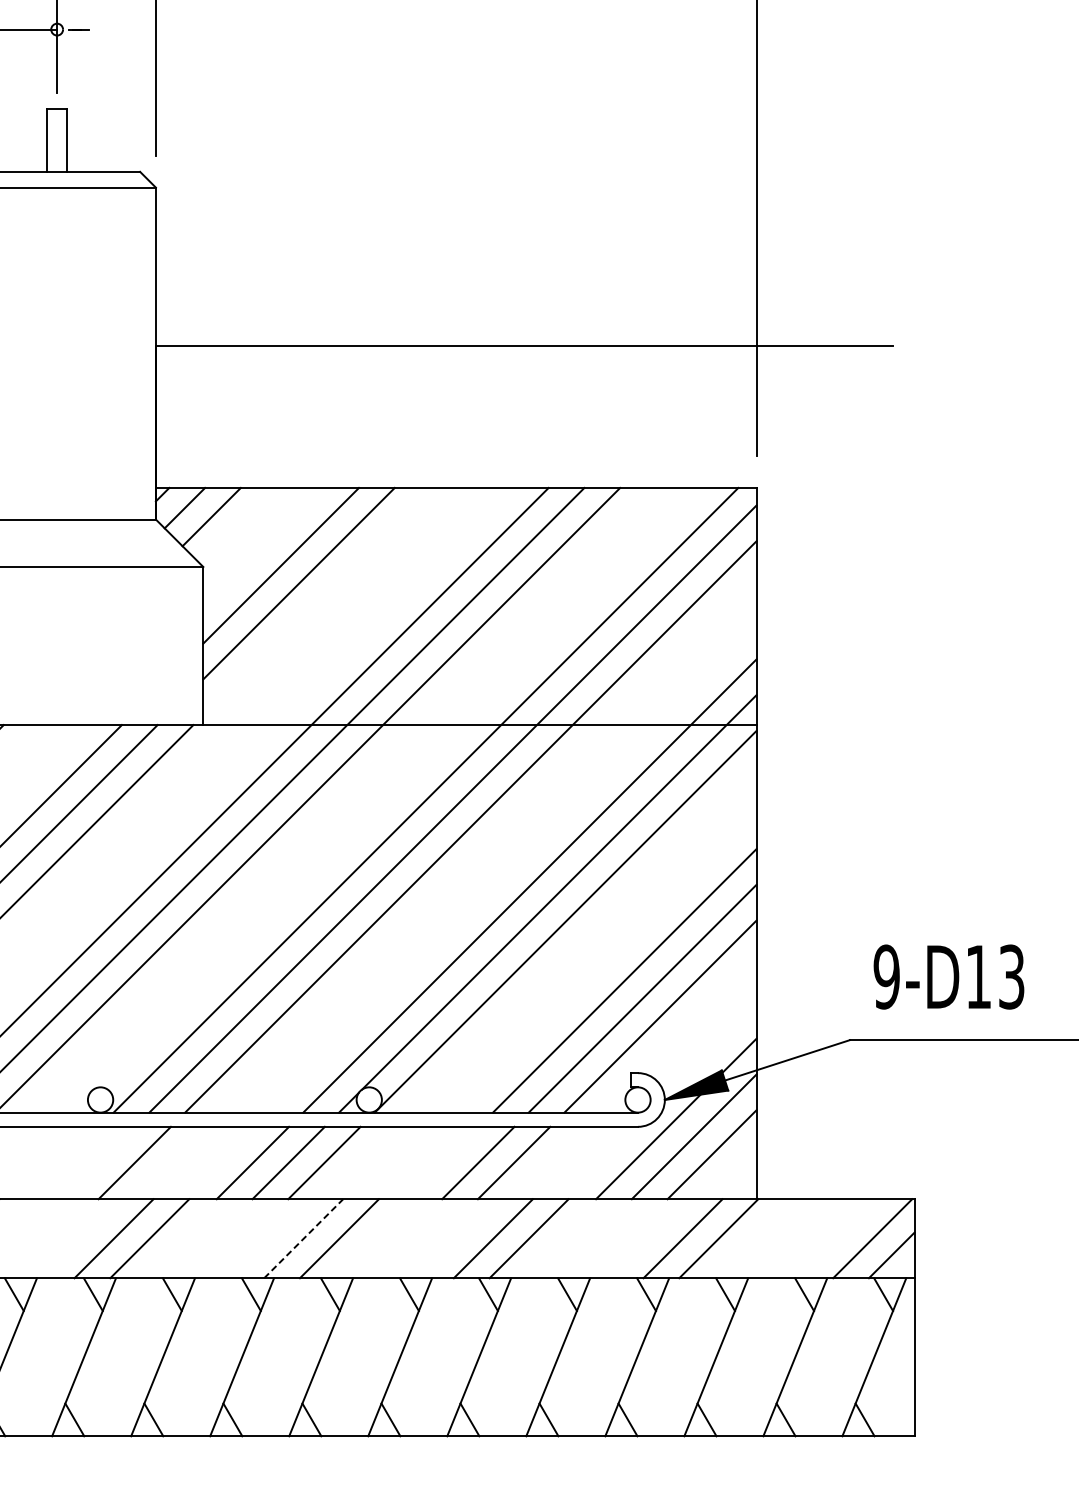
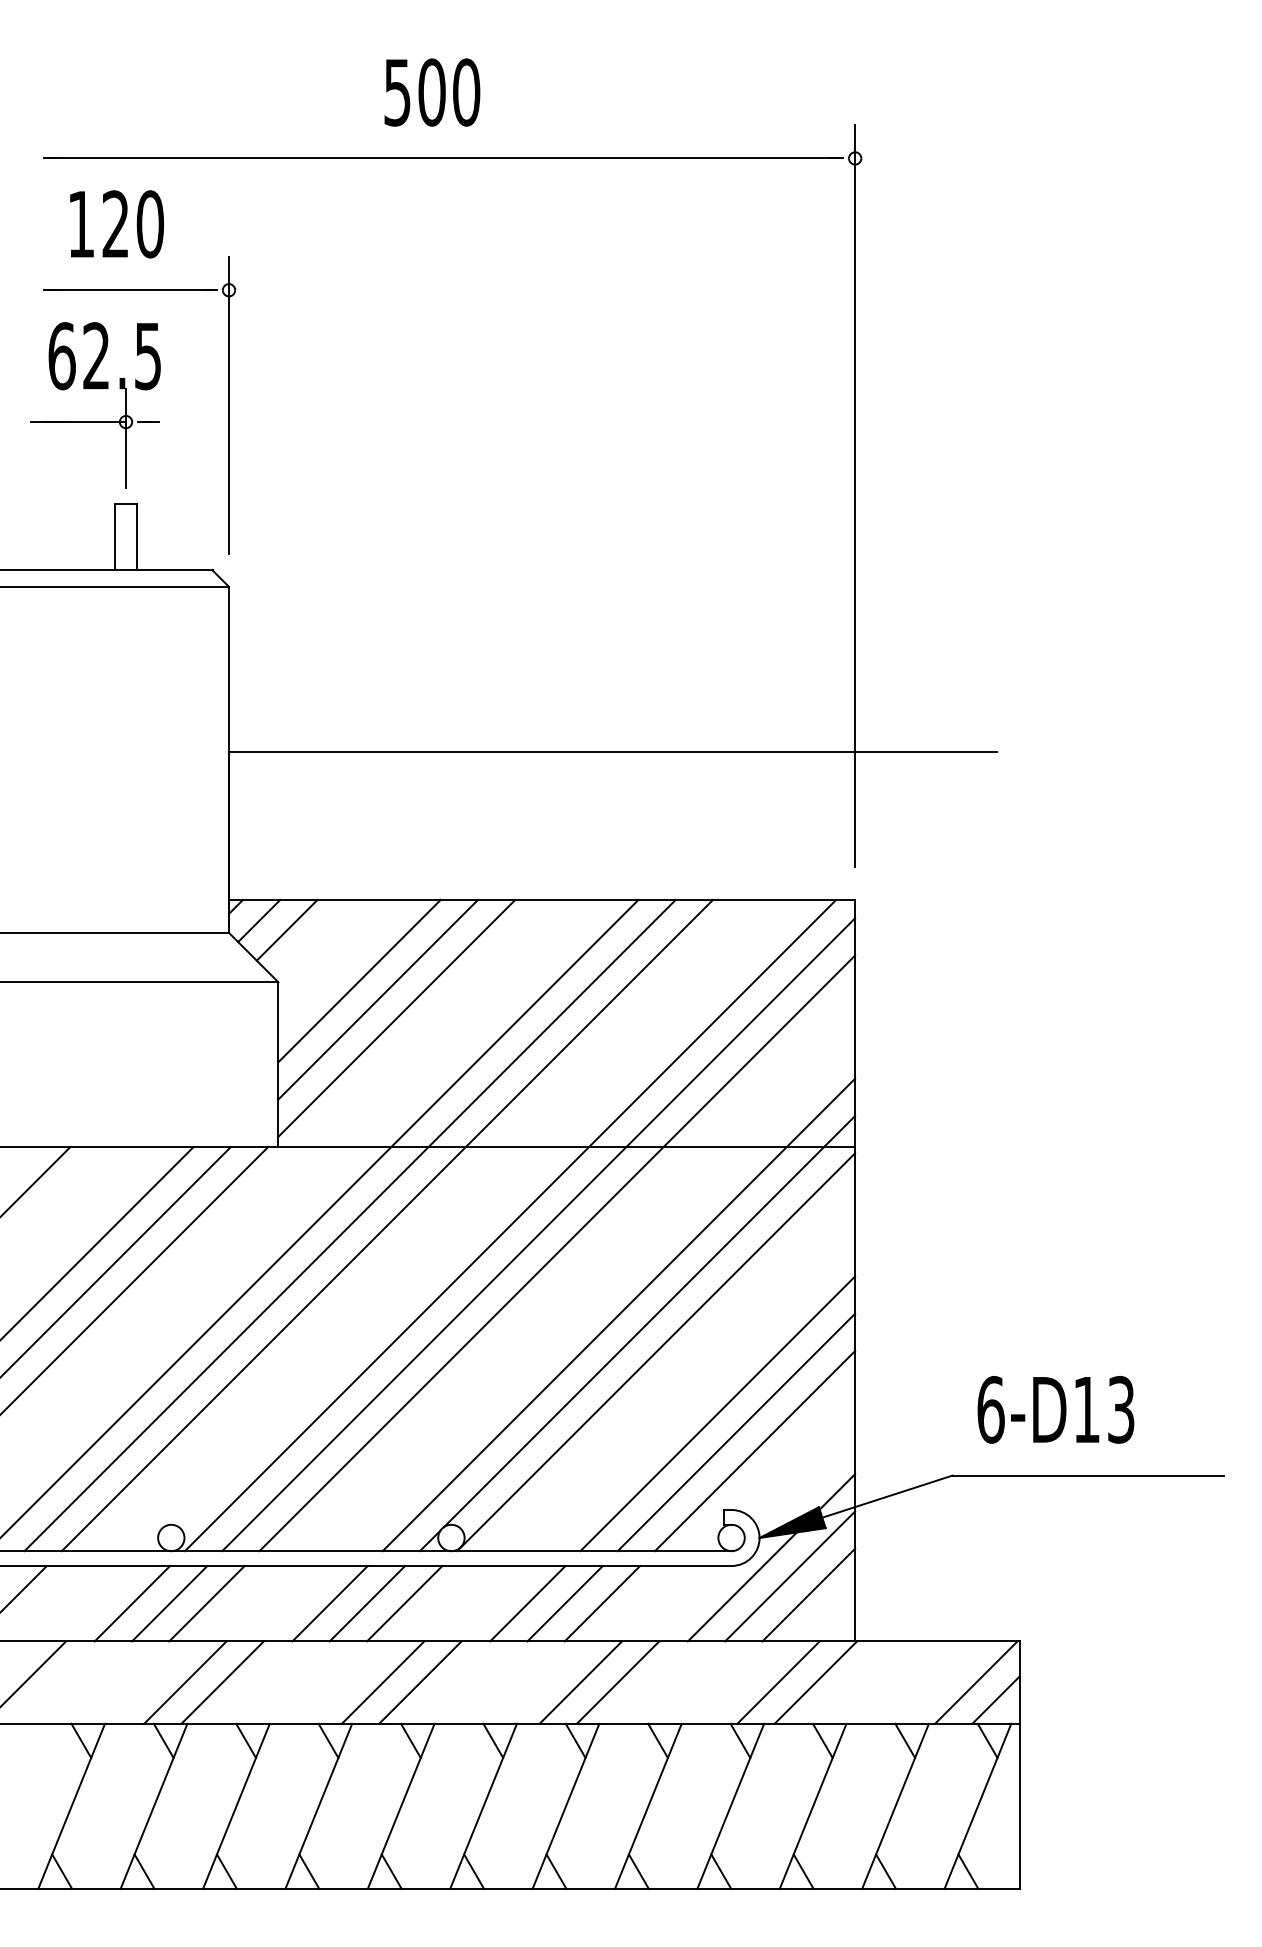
line: (316, 600) -> (396, 1017), added
text: (886, 976) -> (990, 1409), 9-D13 -> 6-D13
line: (63, 1162) -> (132, 1603), added
line: (98, 1162) -> (169, 1603), added
line: (442, 1162) -> (527, 1603), added
line: (304, 1238) -> (383, 1682), dashed -> solid

